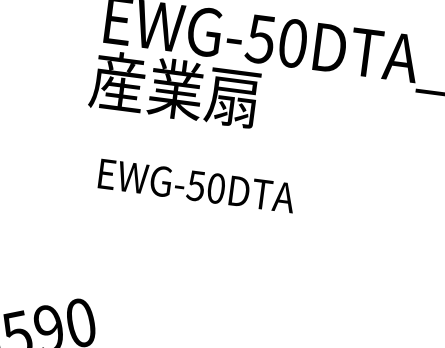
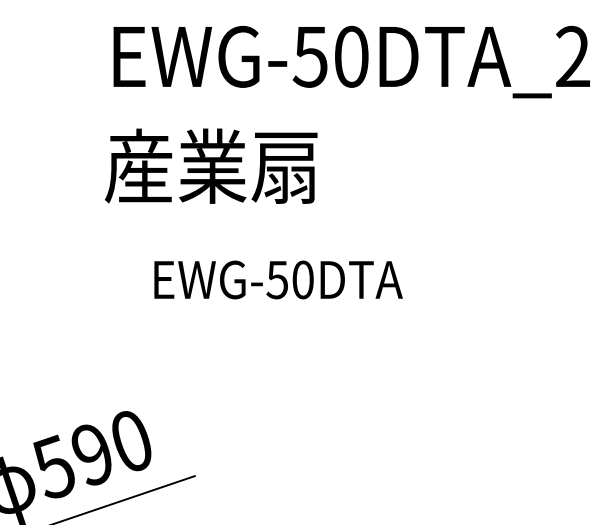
text: (175, 88) -> (211, 165), moved
text: (197, 185) -> (278, 279), moved

